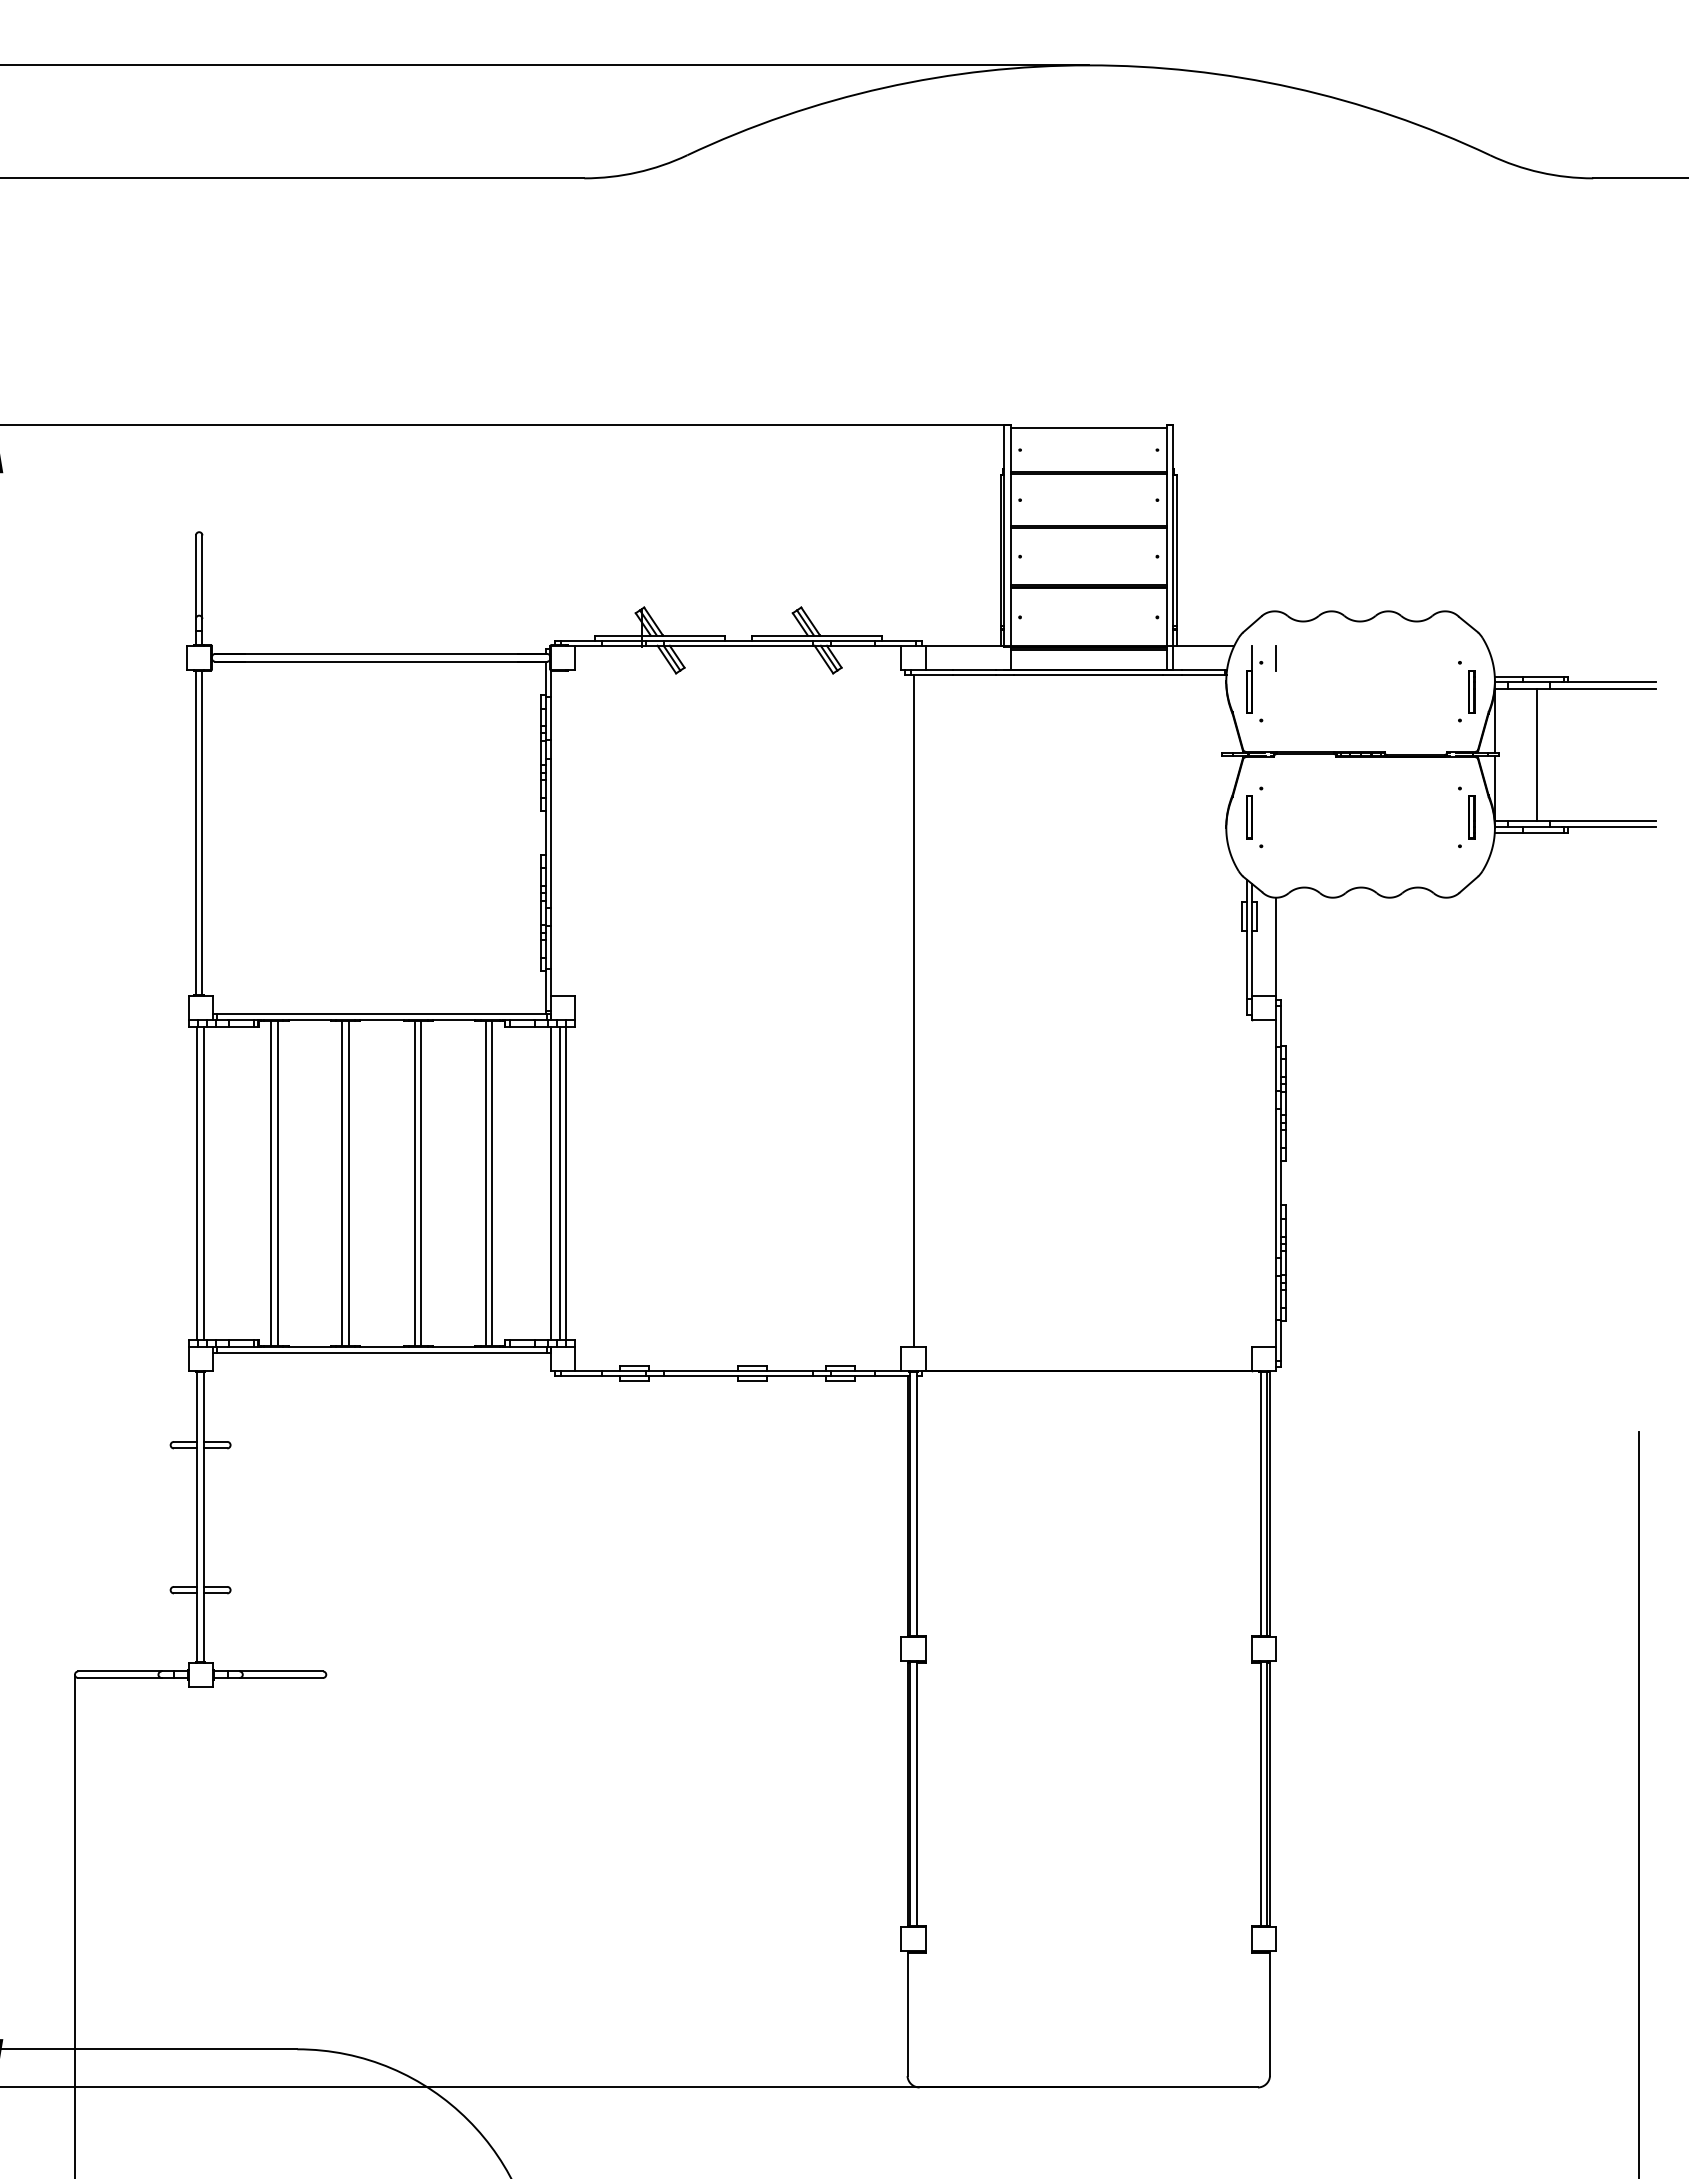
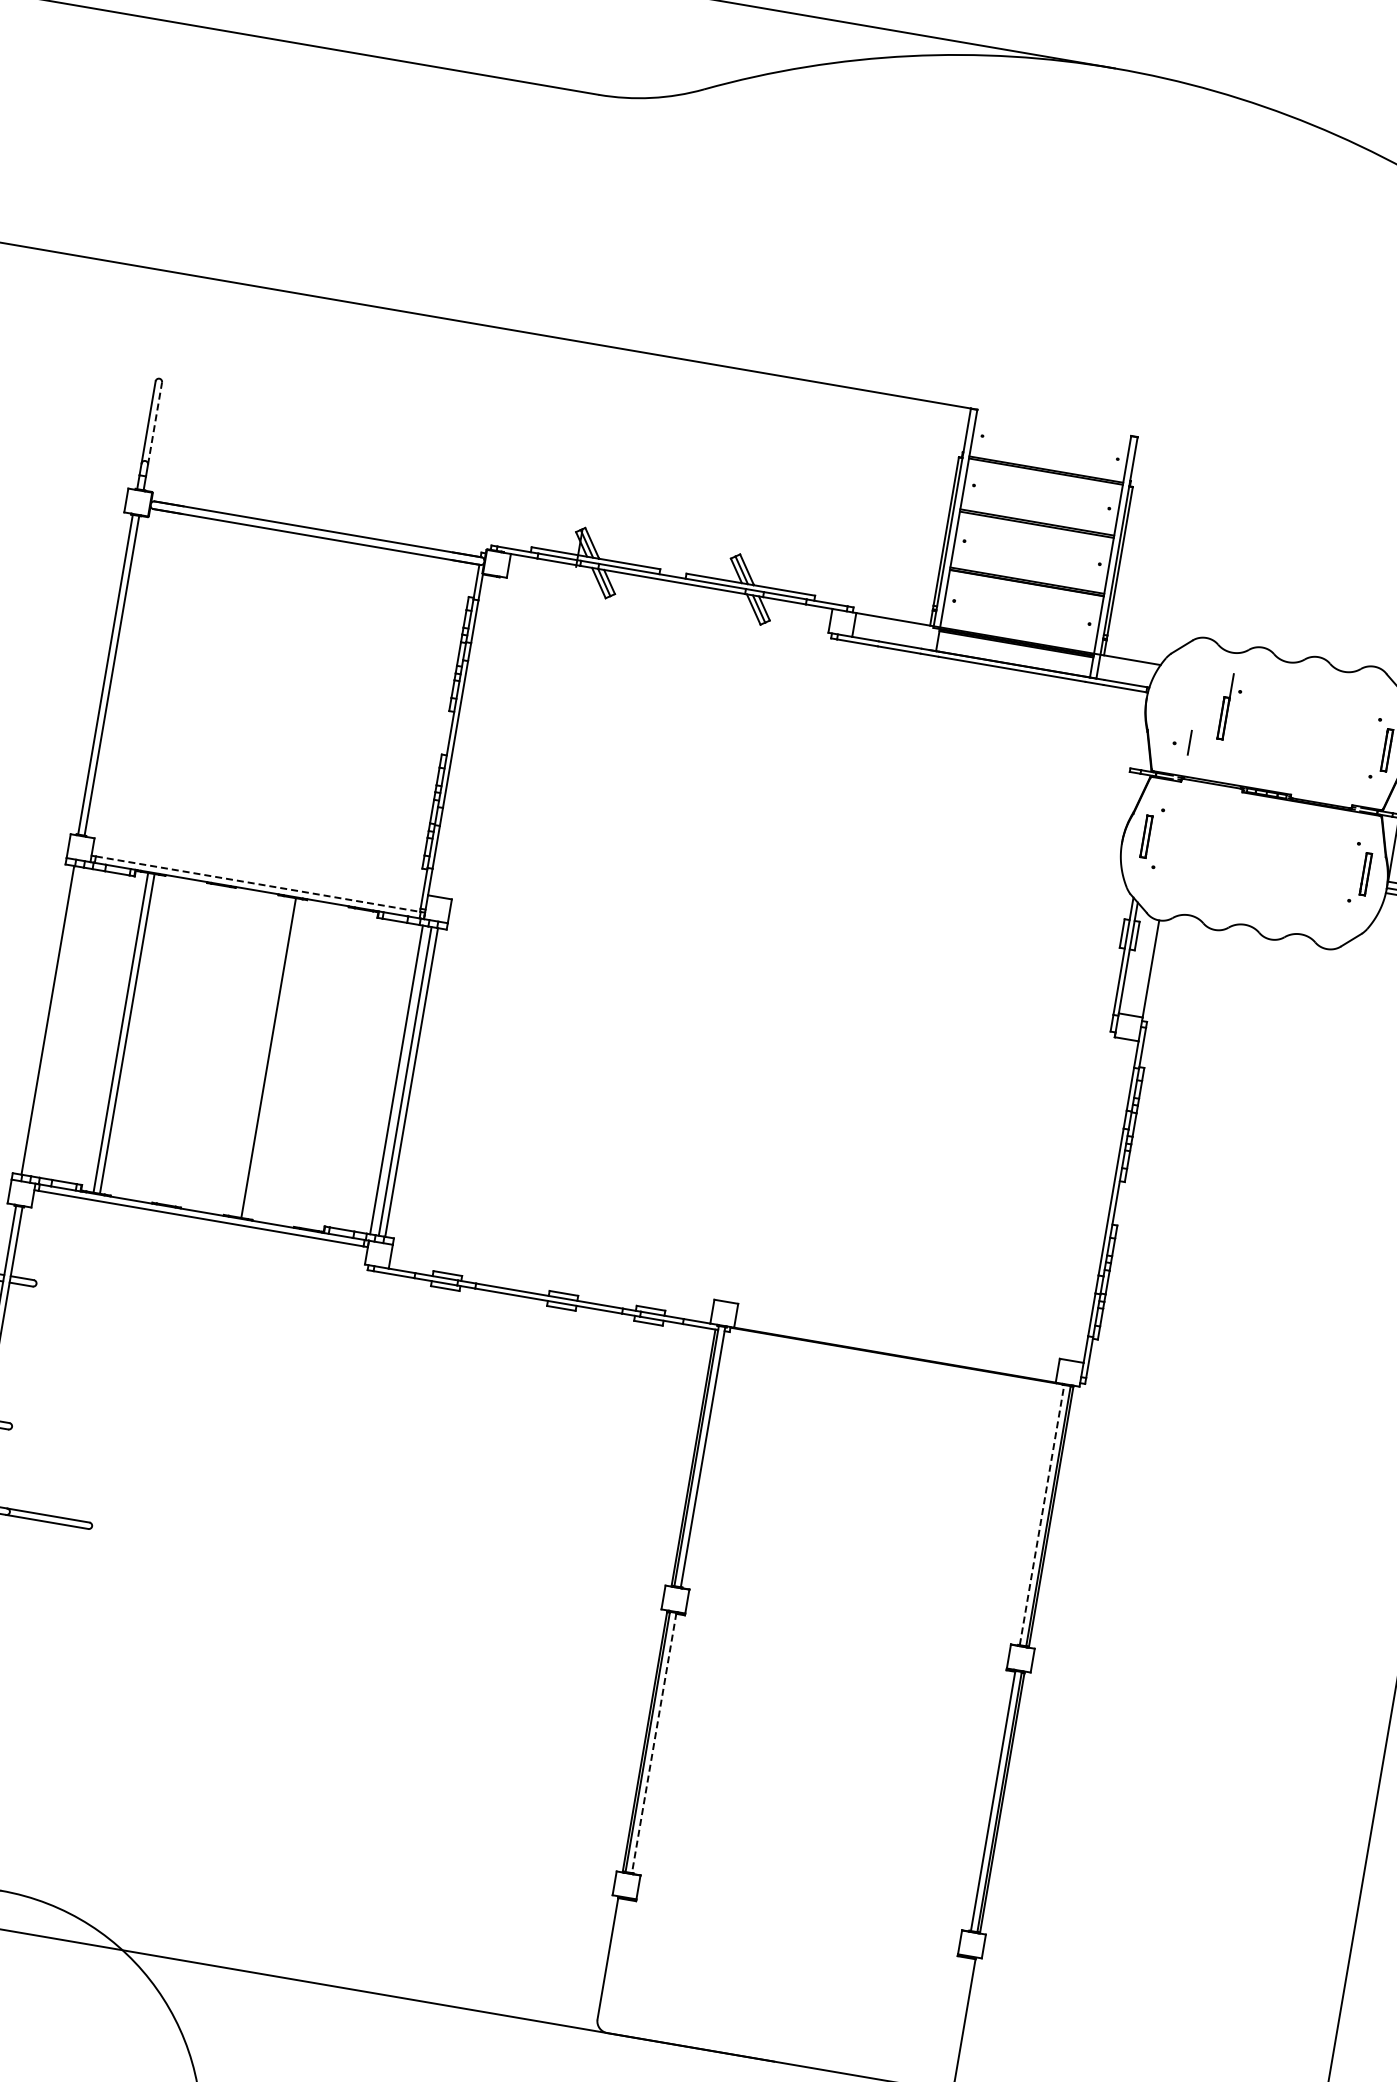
line: (1088, 427) -> (1053, 425), removed
line: (202, 577) -> (155, 423), solid -> dashed
line: (1275, 658) -> (1189, 742), moved
part: (1254, 679) -> (1230, 707), moved
line: (913, 1010) -> (782, 970), removed
line: (381, 1013) -> (258, 883), solid -> dashed
line: (203, 1183) -> (53, 1021), removed
line: (342, 1183) -> (190, 1044), removed
line: (348, 1183) -> (196, 1045), removed
line: (414, 1183) -> (261, 1056), removed
line: (485, 1183) -> (331, 1068), removed
line: (492, 1183) -> (338, 1070), removed
line: (1260, 1503) -> (1041, 1514), solid -> dashed
line: (916, 1793) -> (653, 1742), solid -> dashed

